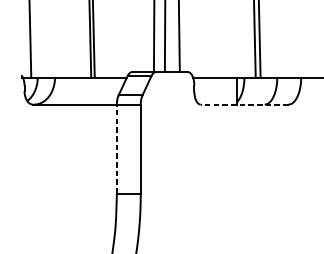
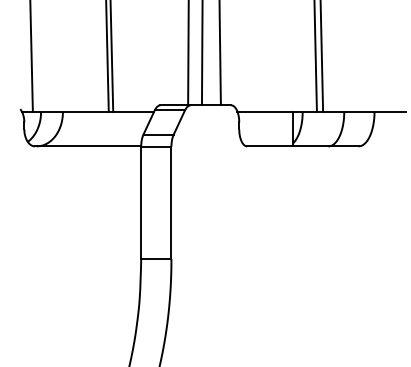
line: (244, 104) -> (302, 146), dashed -> solid
line: (117, 148) -> (141, 202), dashed -> solid

